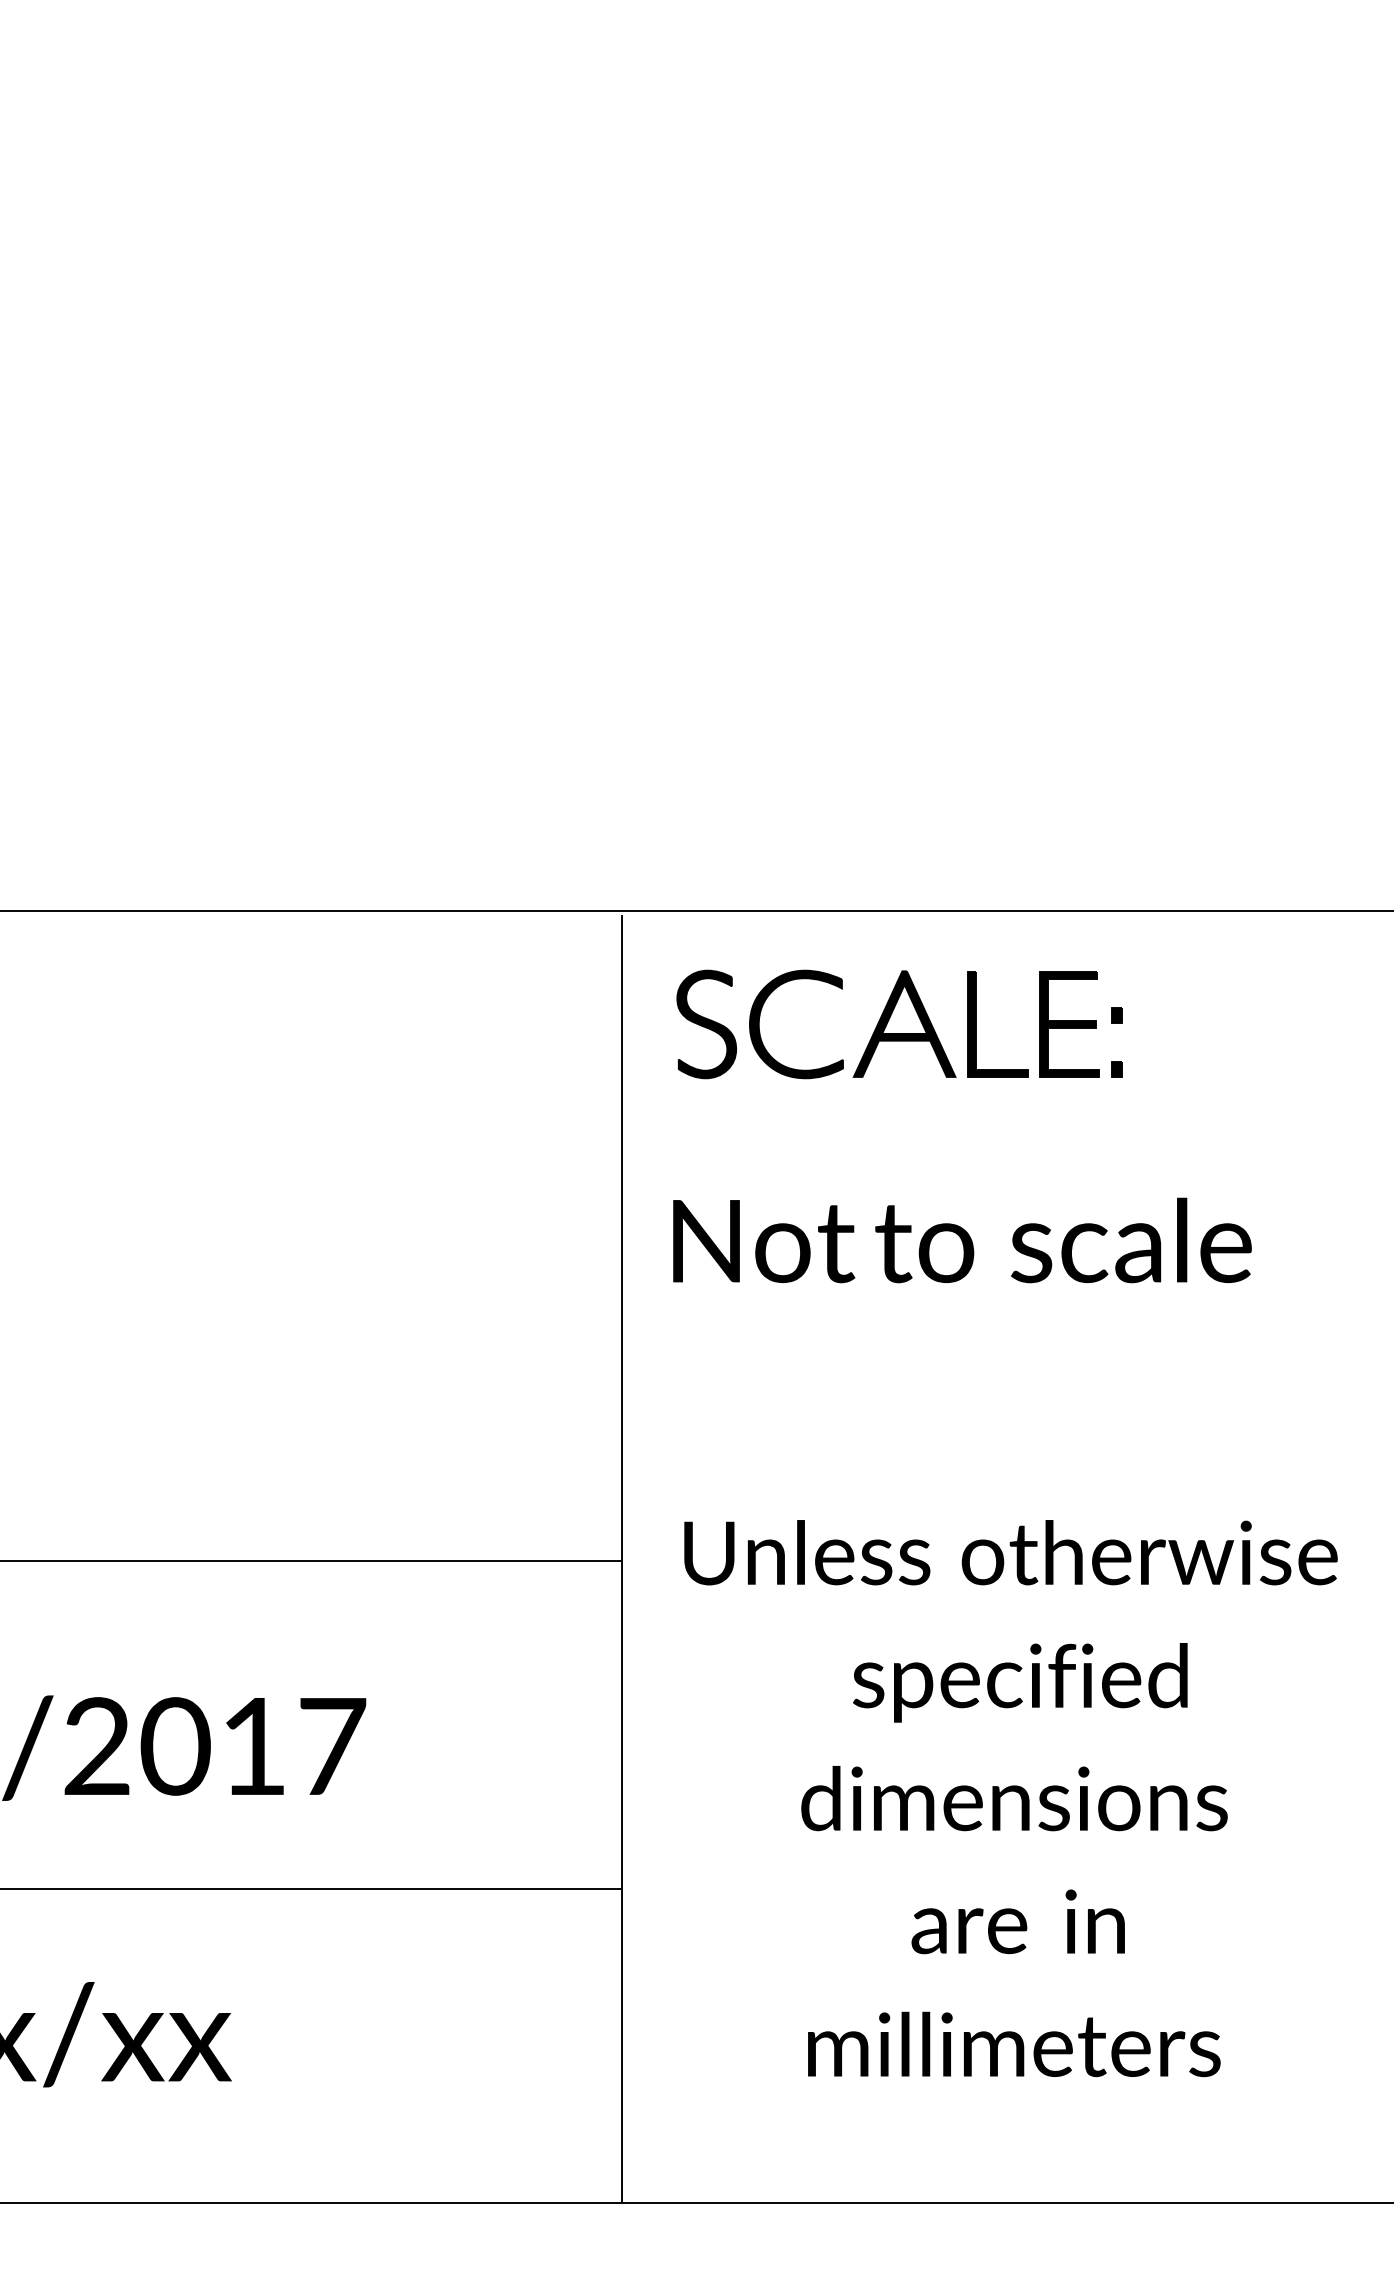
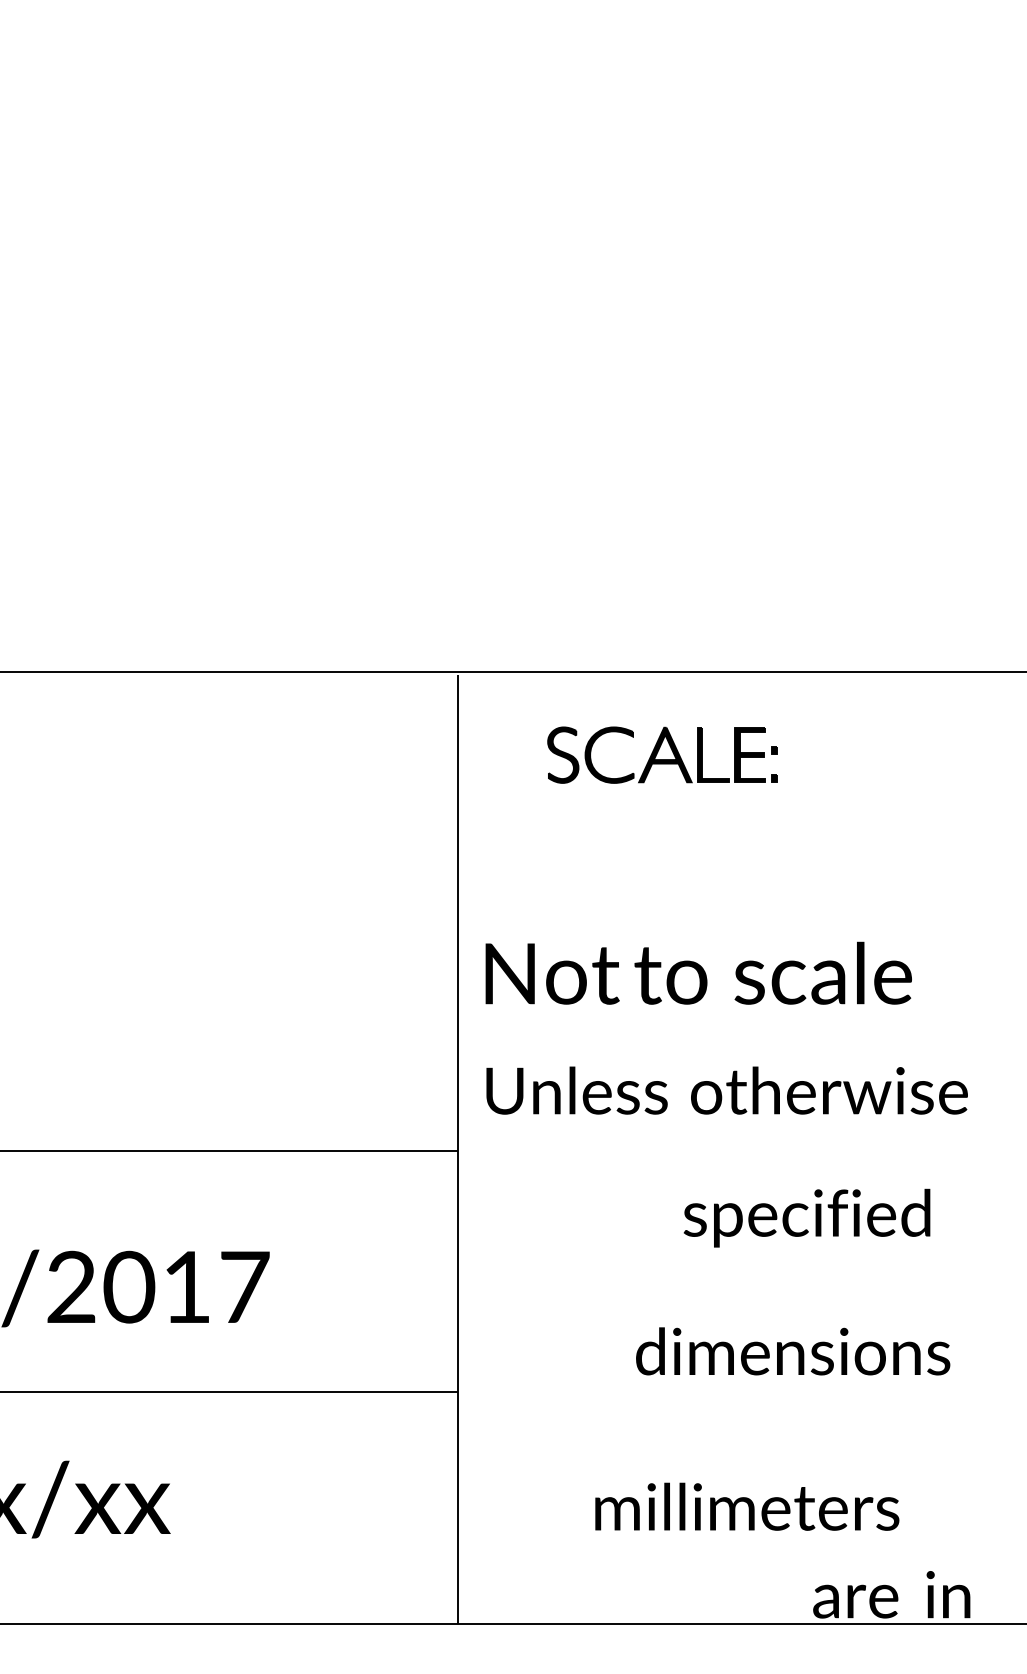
part: (899, 1024) -> (662, 755), size x0.7
text: (962, 1240) -> (698, 973), moved
text: (1010, 1552) -> (726, 1090), moved
text: (1020, 1682) -> (807, 1217), moved
text: (1014, 1798) -> (793, 1351), moved
text: (1017, 1921) -> (891, 1594), moved

